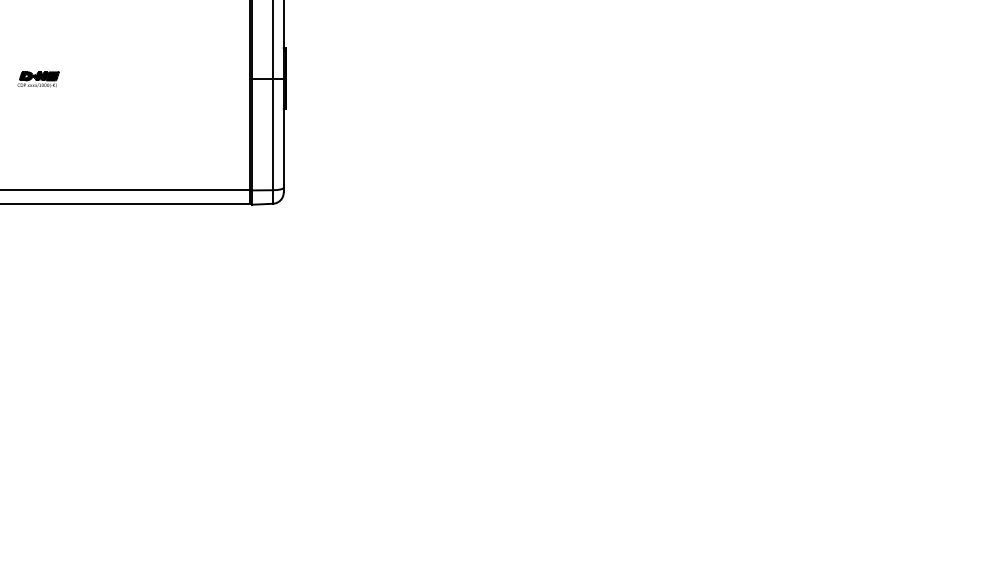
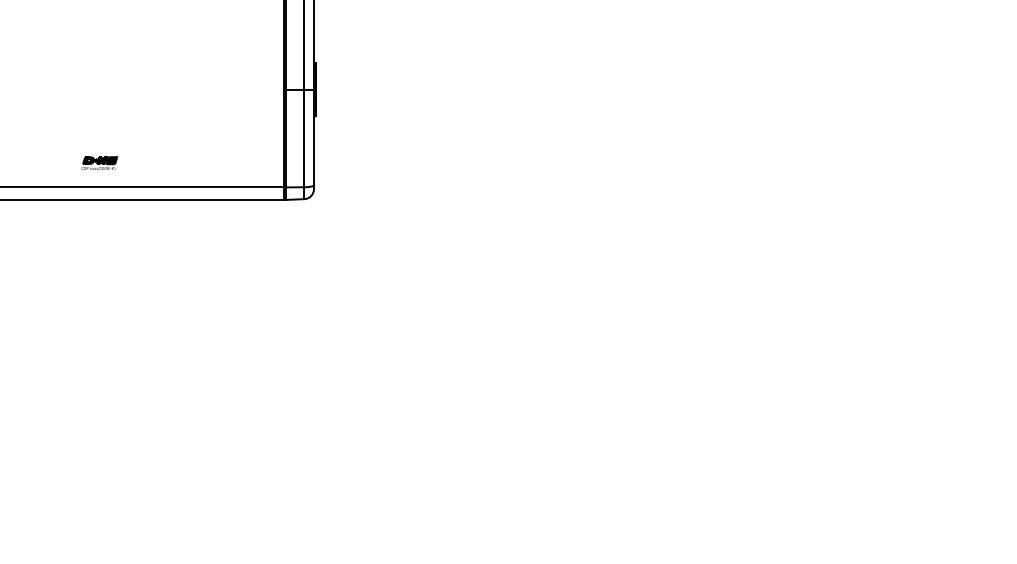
part: (38, 79) -> (99, 163), moved

